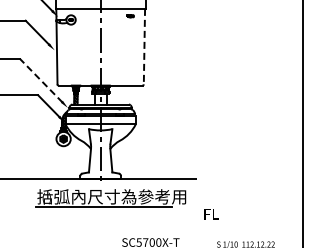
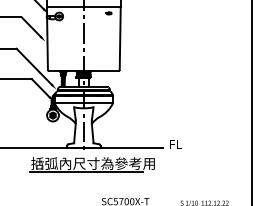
line: (144, 46) -> (120, 38), dashed -> solid
line: (41, 80) -> (34, 66), dashed -> solid
text: (211, 214) -> (175, 144), moved

